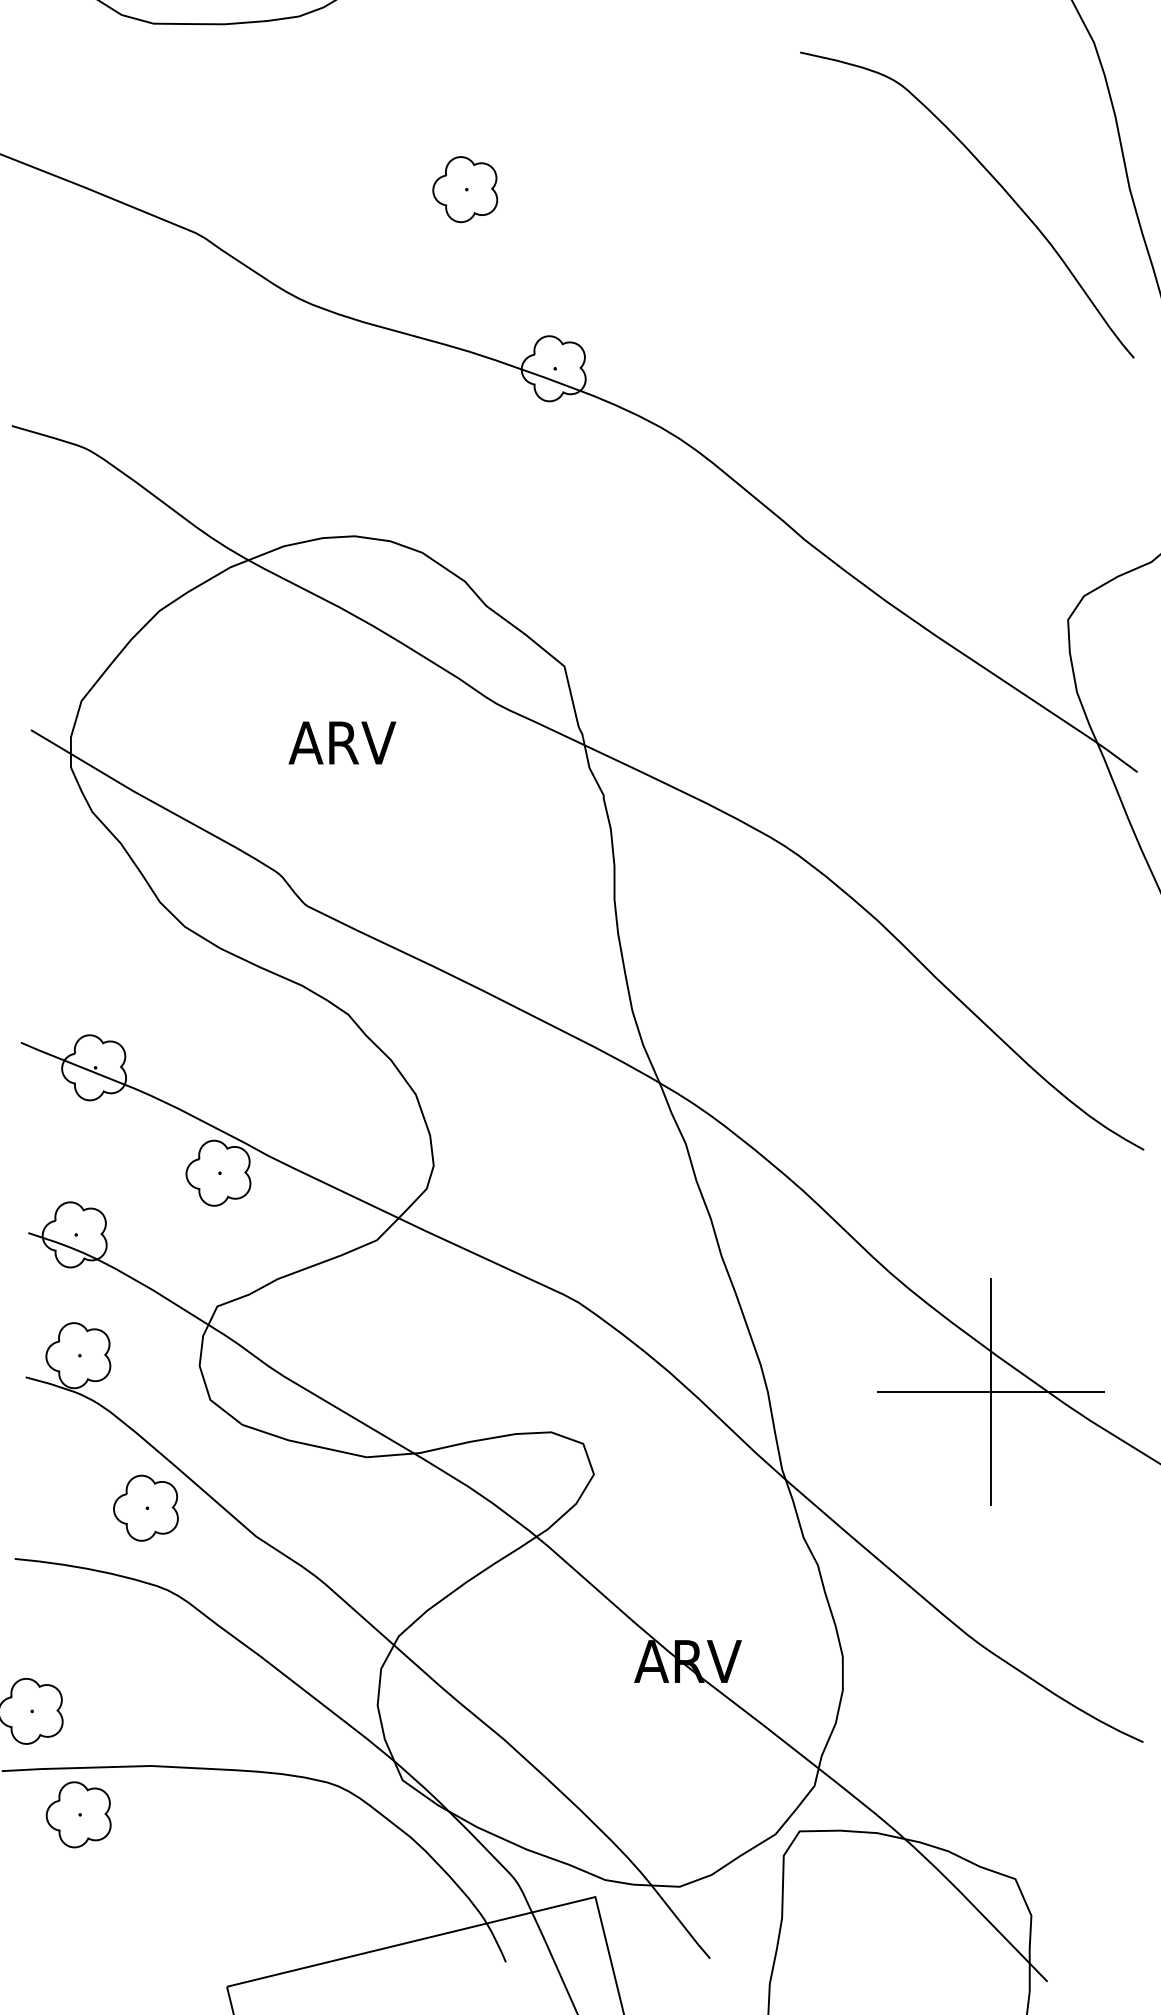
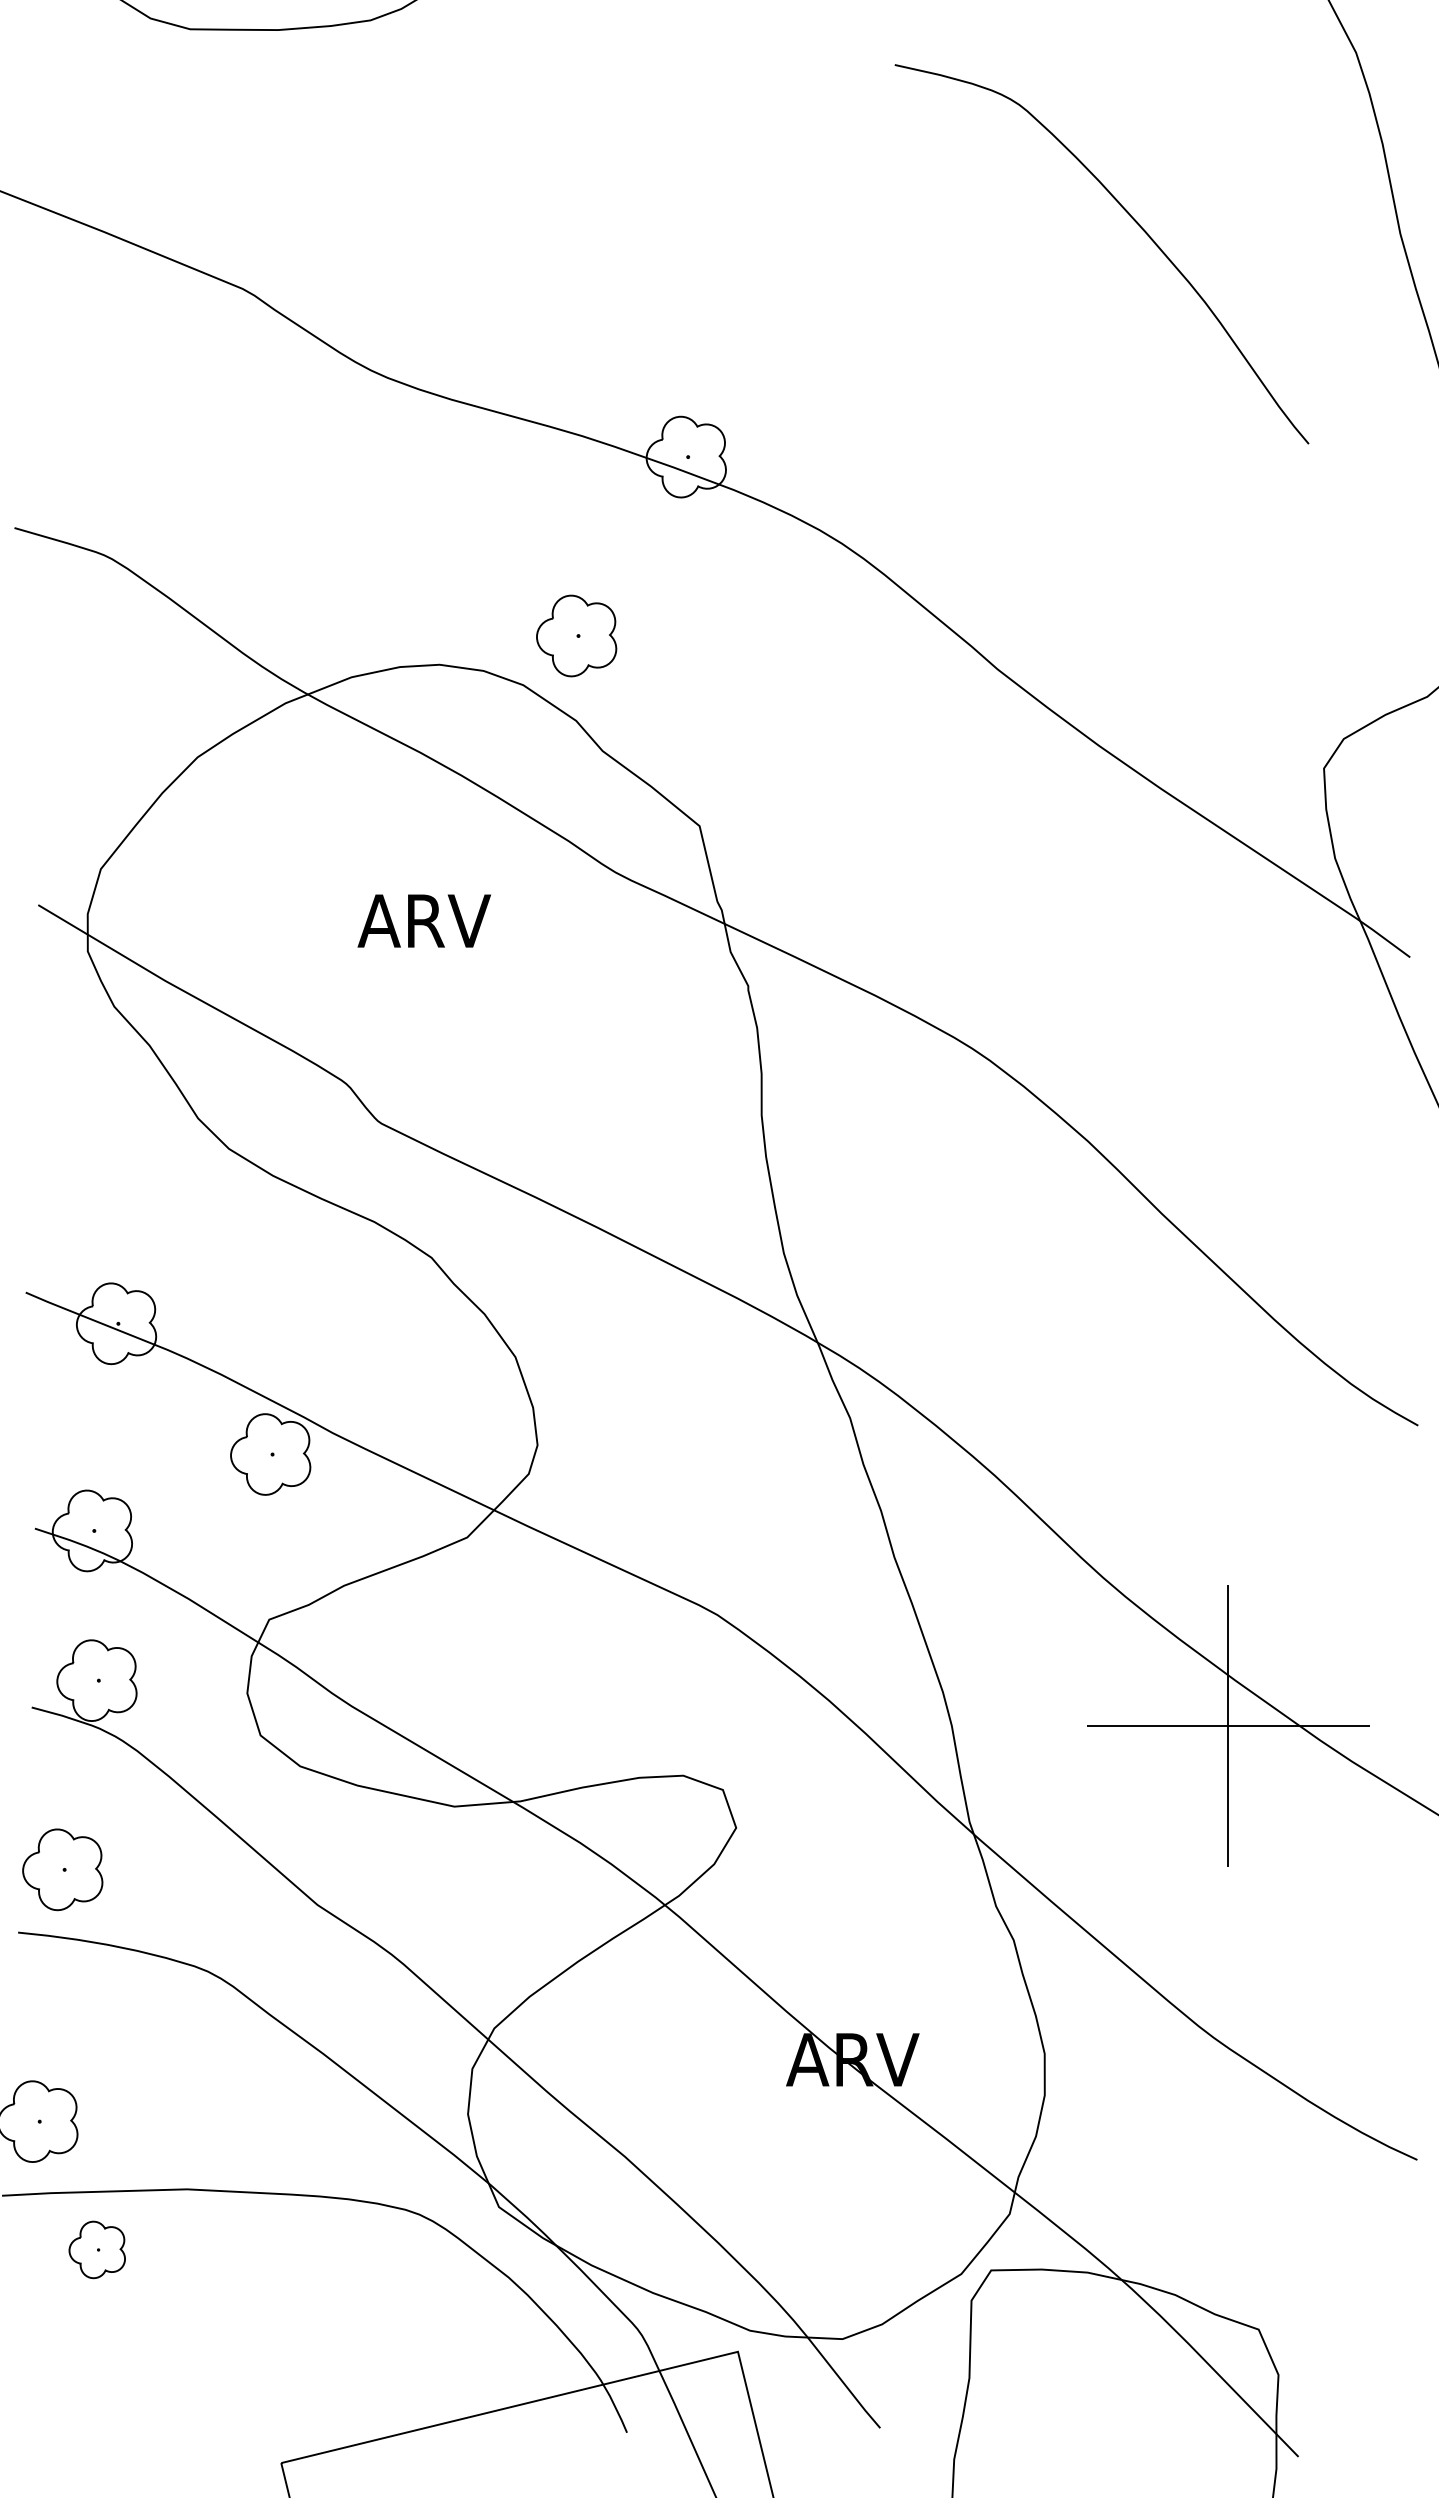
curve: (993, 178) -> (1134, 221), moved
part: (465, 189) -> (576, 635), moved
part: (145, 1507) -> (62, 1869), moved
part: (77, 1814) -> (96, 2249), size x0.7

